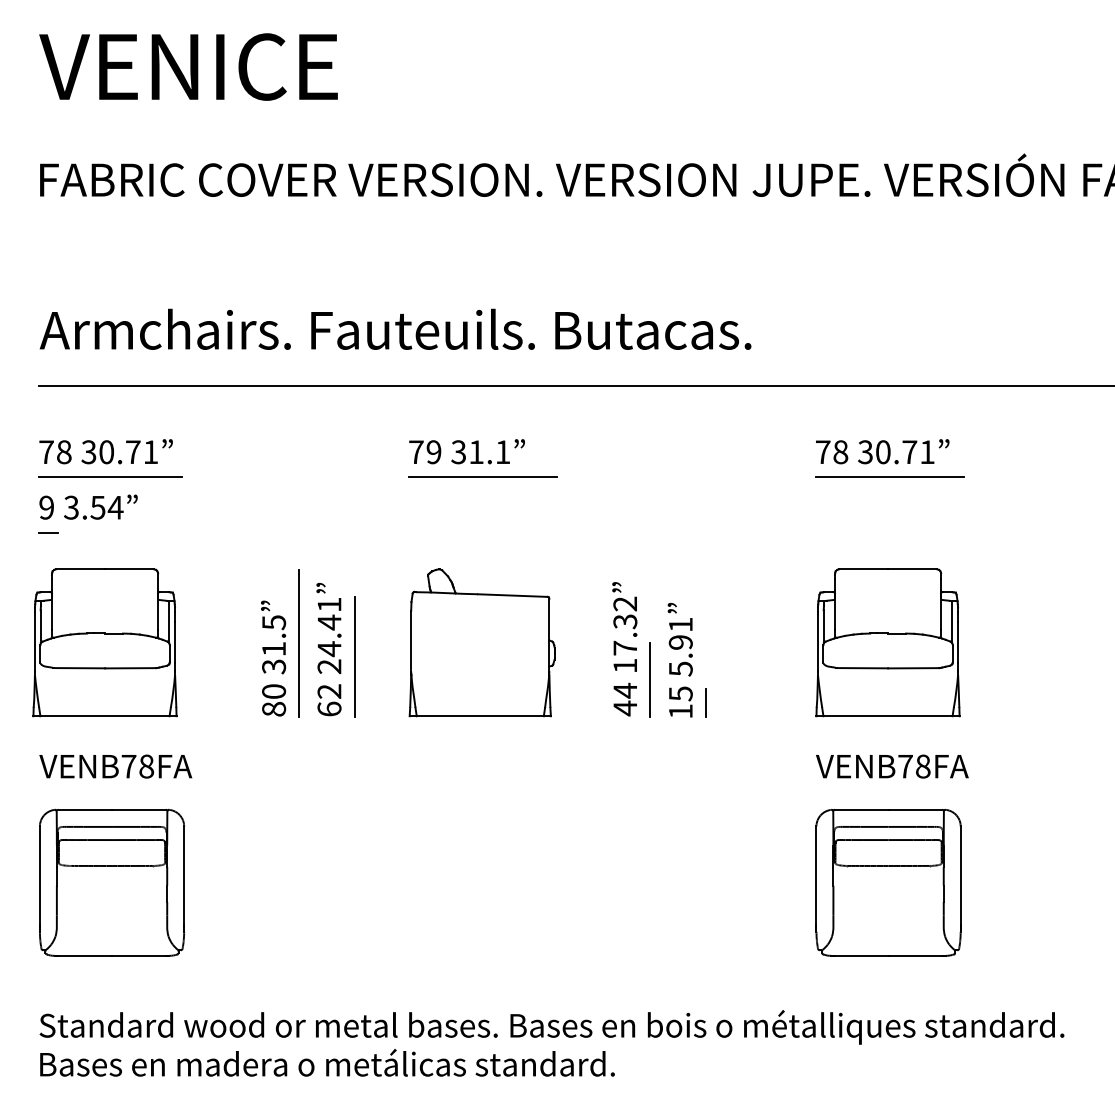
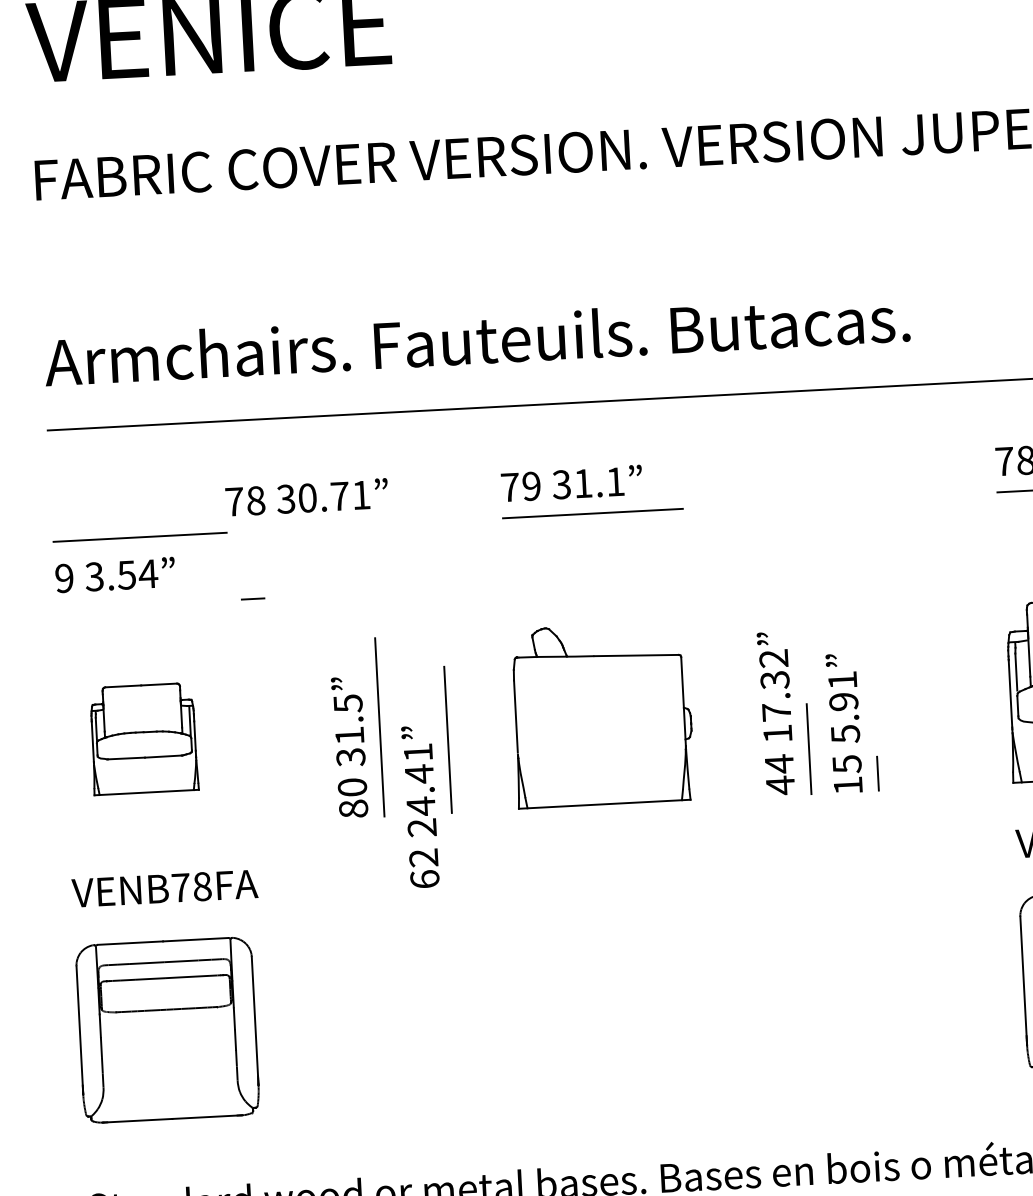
text: (105, 451) -> (306, 497), moved
line: (48, 532) -> (252, 598), moved
part: (104, 642) -> (143, 738), size x0.6
text: (328, 649) -> (419, 806), moved

